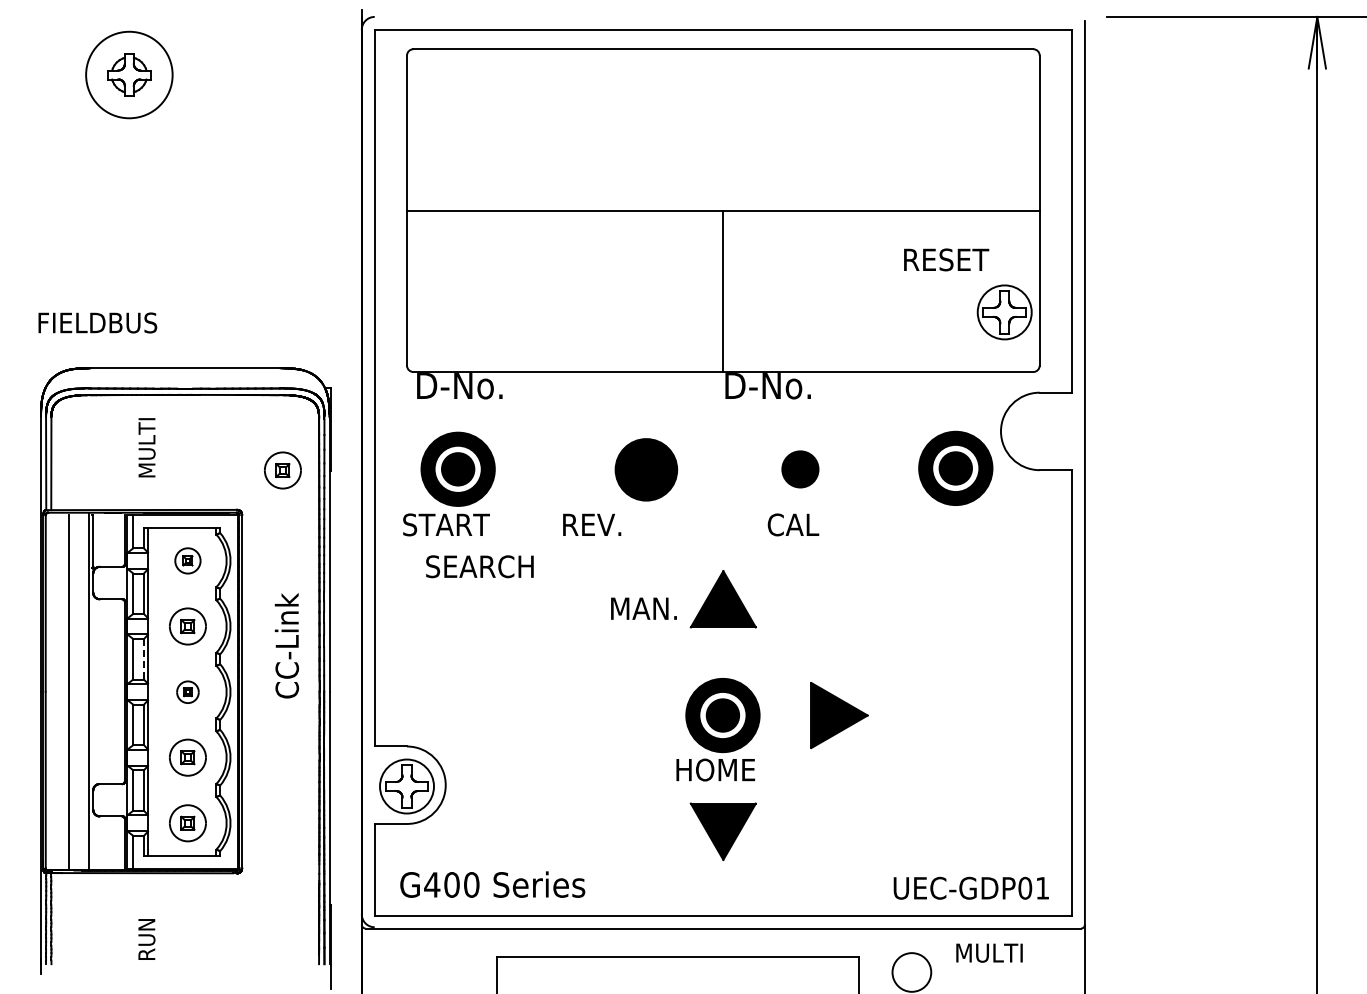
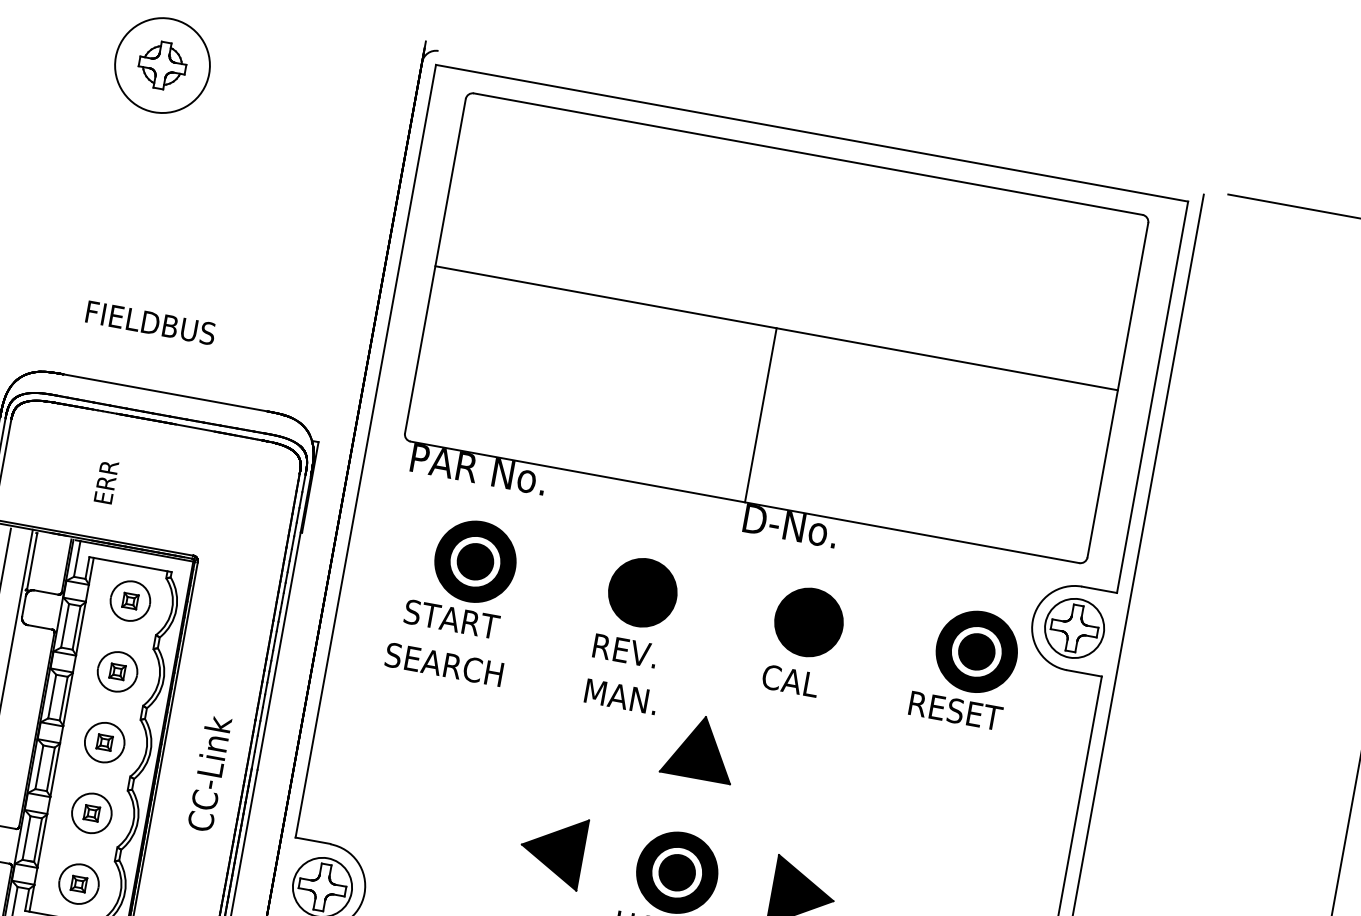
text: (946, 259) -> (955, 710), moved
part: (1004, 312) -> (1074, 628), moved
text: (97, 322) -> (150, 322), moved
text: (480, 386) -> (480, 470), D-No. -> PAR No.
text: (146, 446) -> (108, 469), MULTI -> ERR
part: (800, 469) -> (809, 622), size x1.67
part: (282, 470) -> (250, 522), removed
part: (449, 483) -> (463, 575), moved
text: (592, 524) -> (625, 650), moved
part: (187, 560) -> (130, 600), size x1.43
text: (643, 608) -> (620, 696), moved
text: (286, 645) -> (209, 773), moved
line: (143, 659) -> (63, 698), dashed -> solid
part: (187, 692) -> (104, 742), size x1.67
part: (606, 715) -> (551, 849), added

